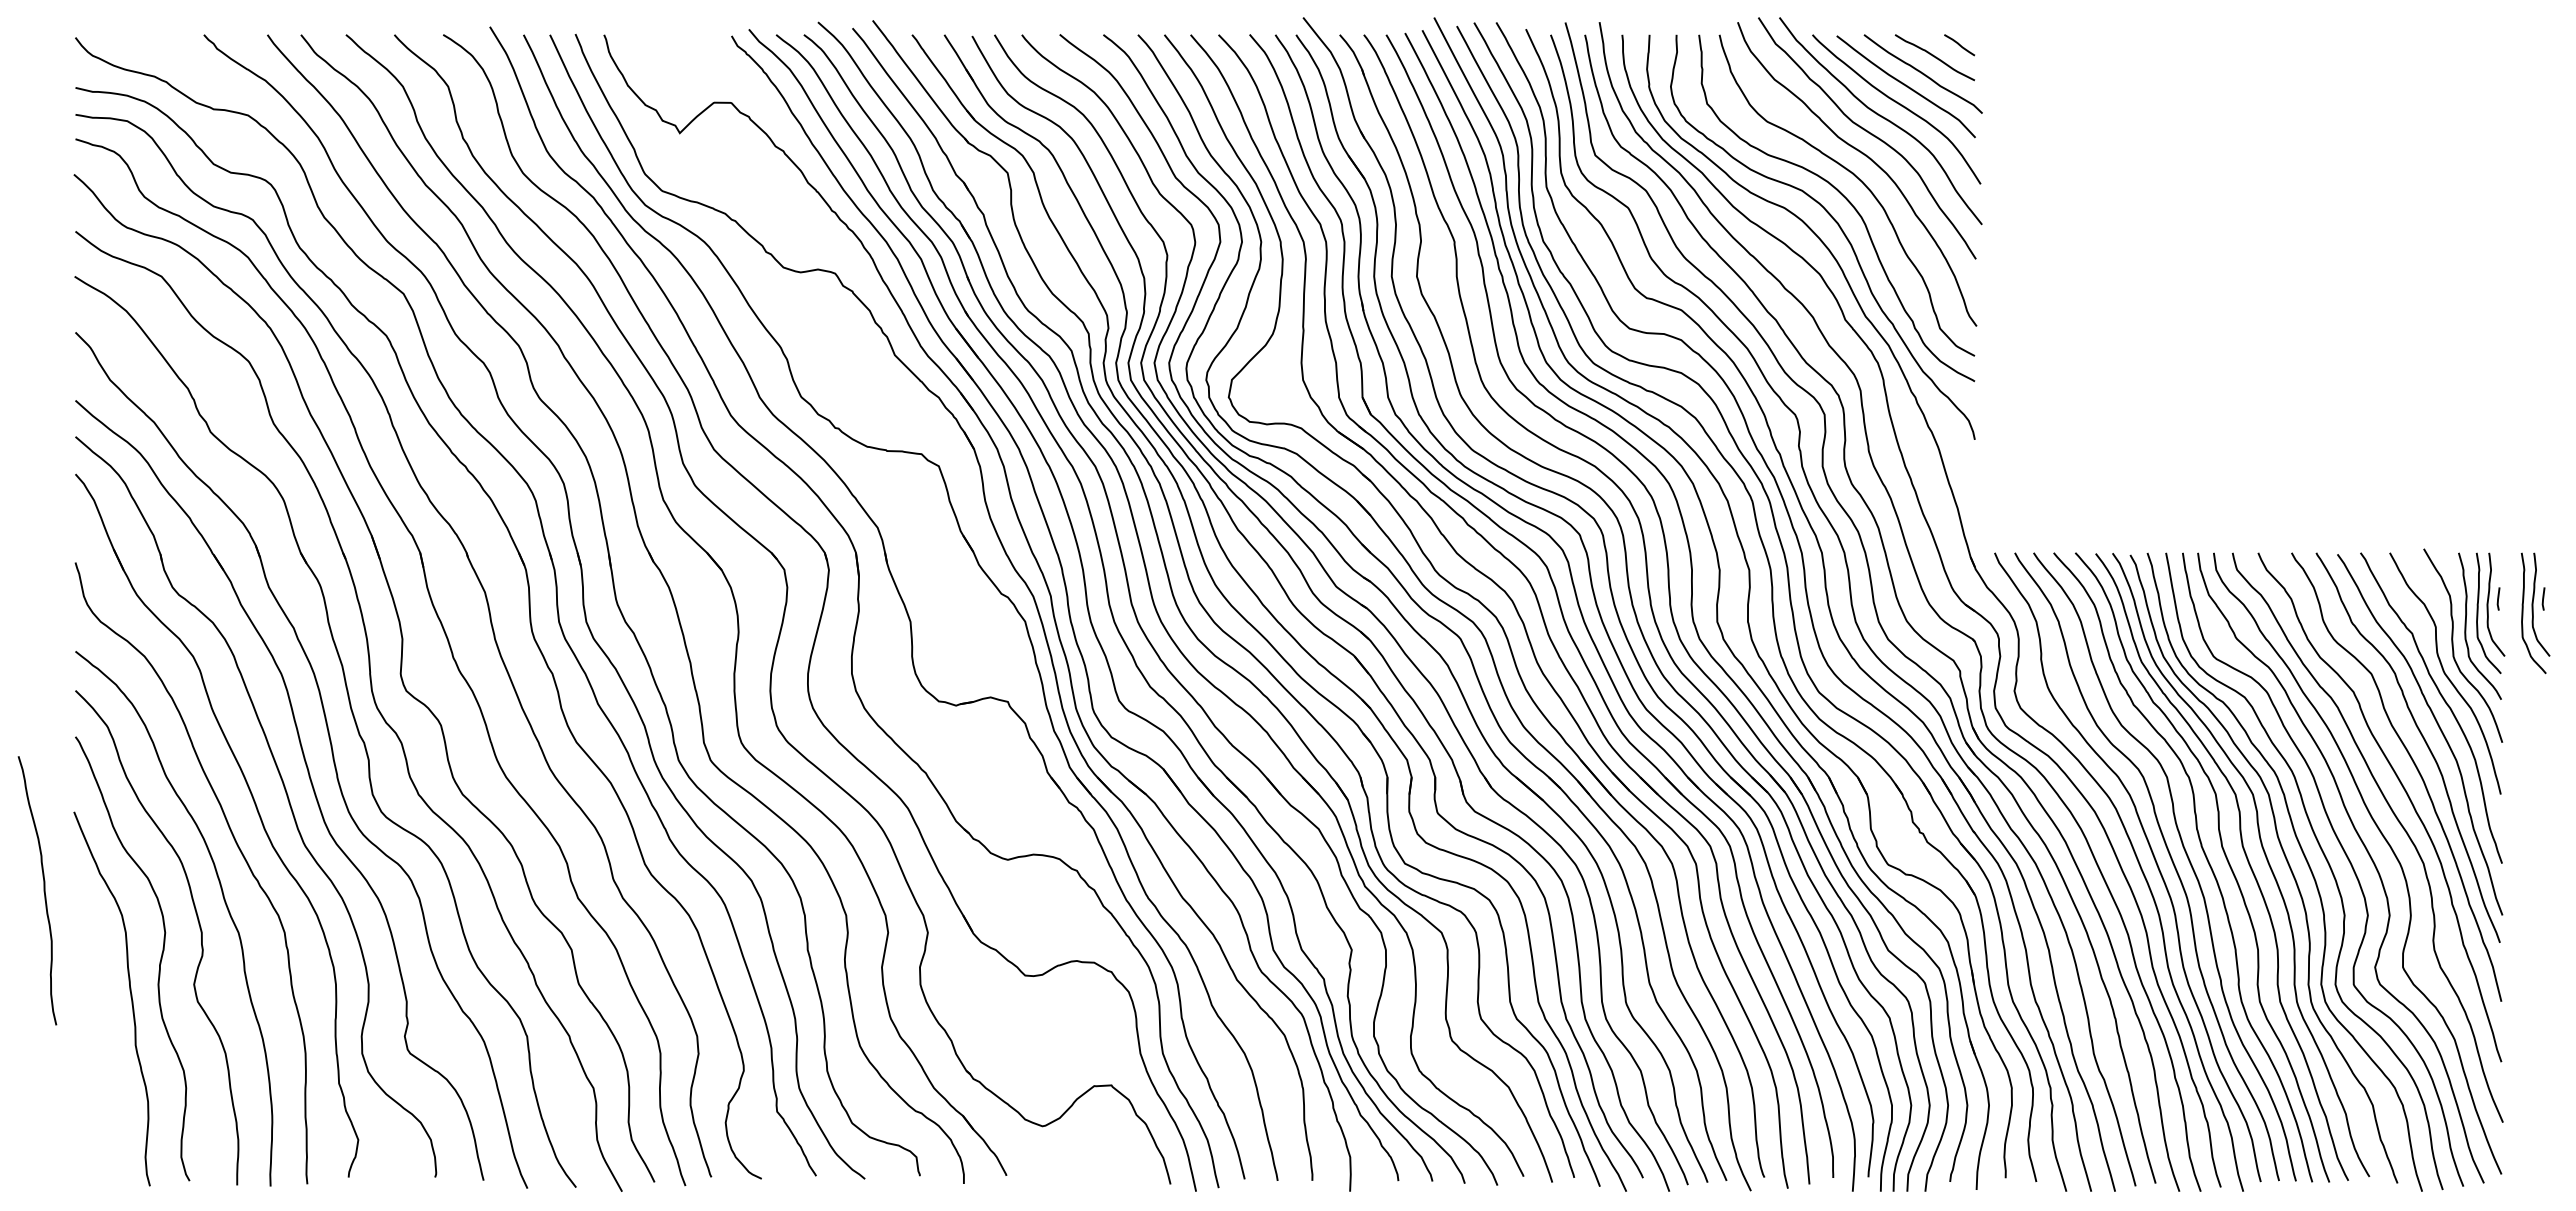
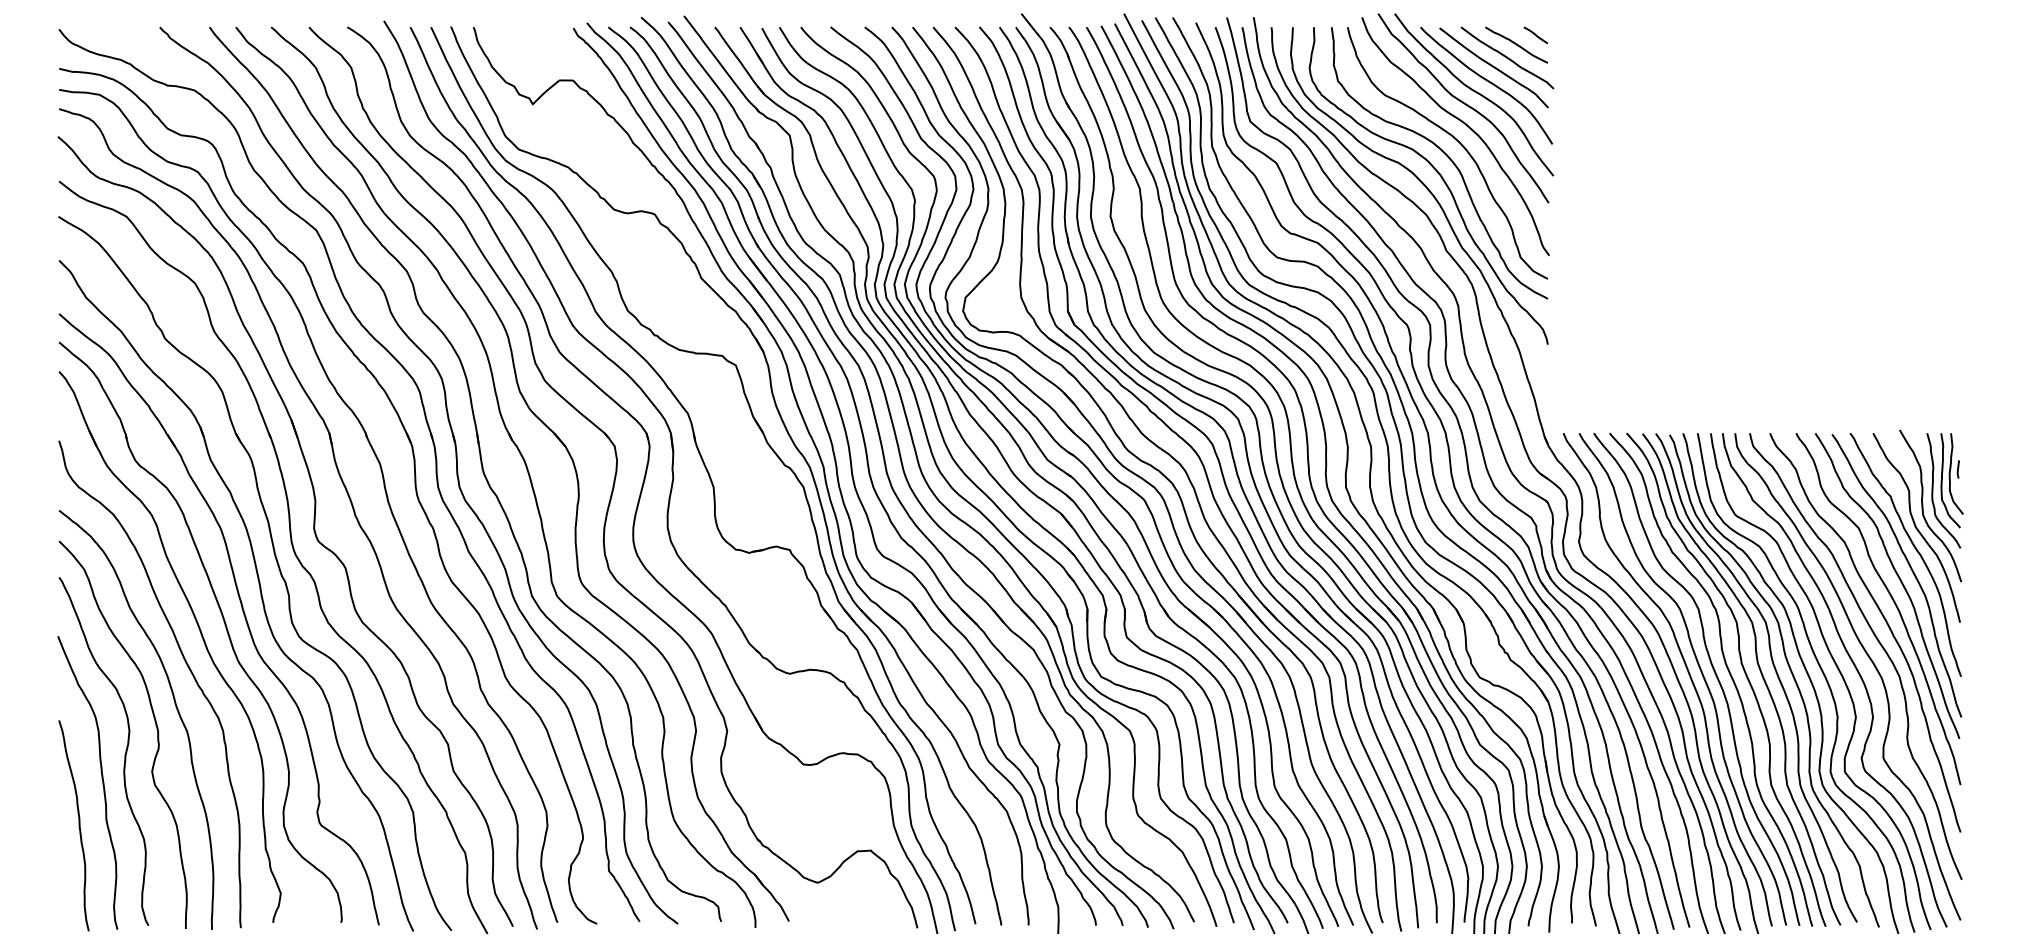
part: (2535, 613) -> (1987, 480), removed
curve: (43, 890) -> (78, 825), moved

